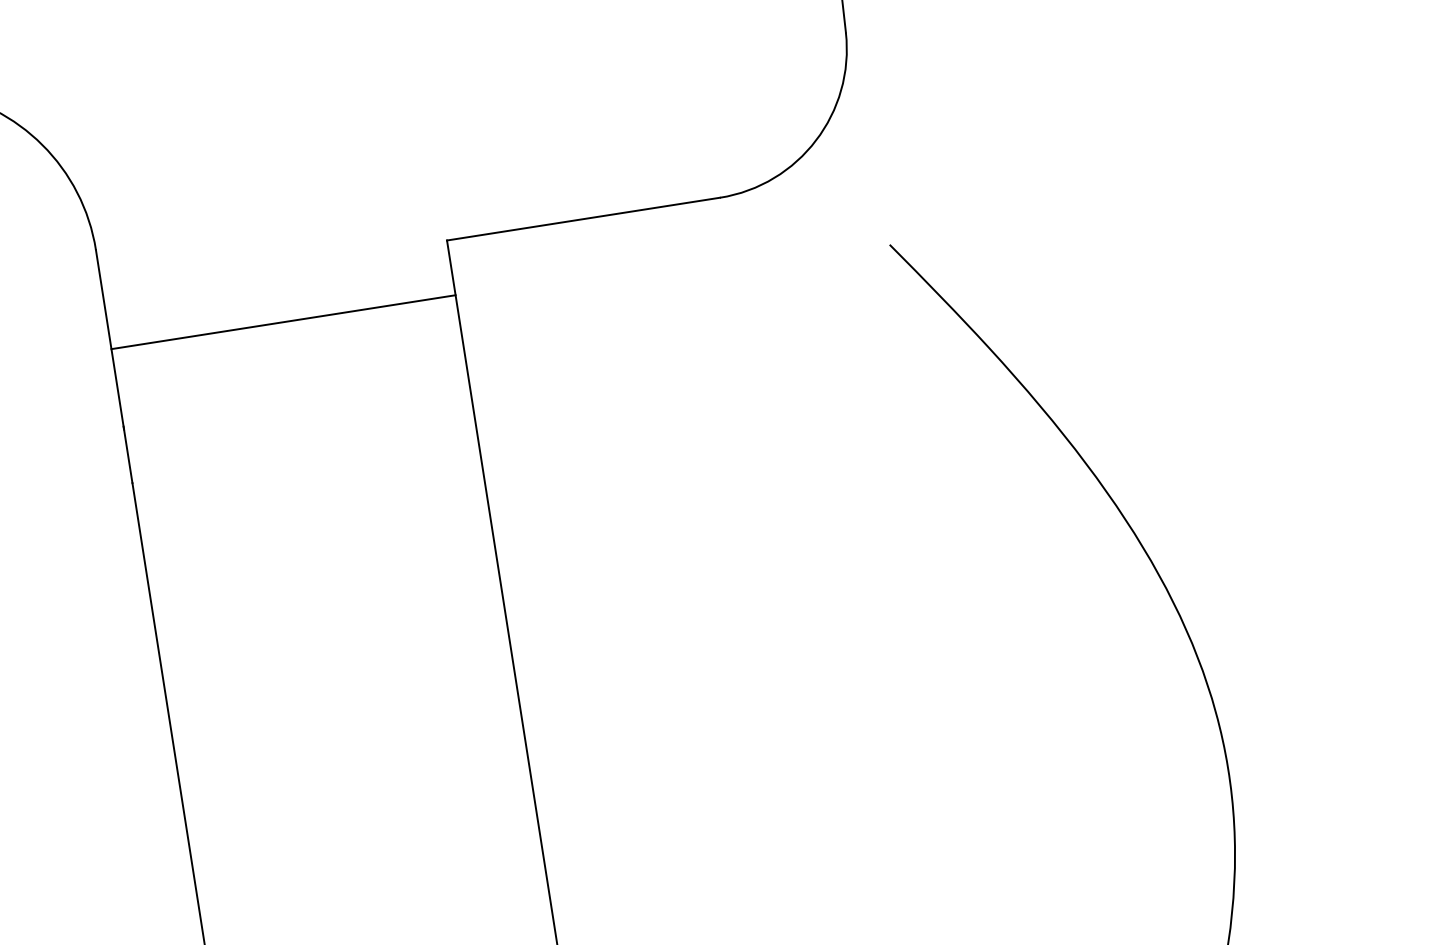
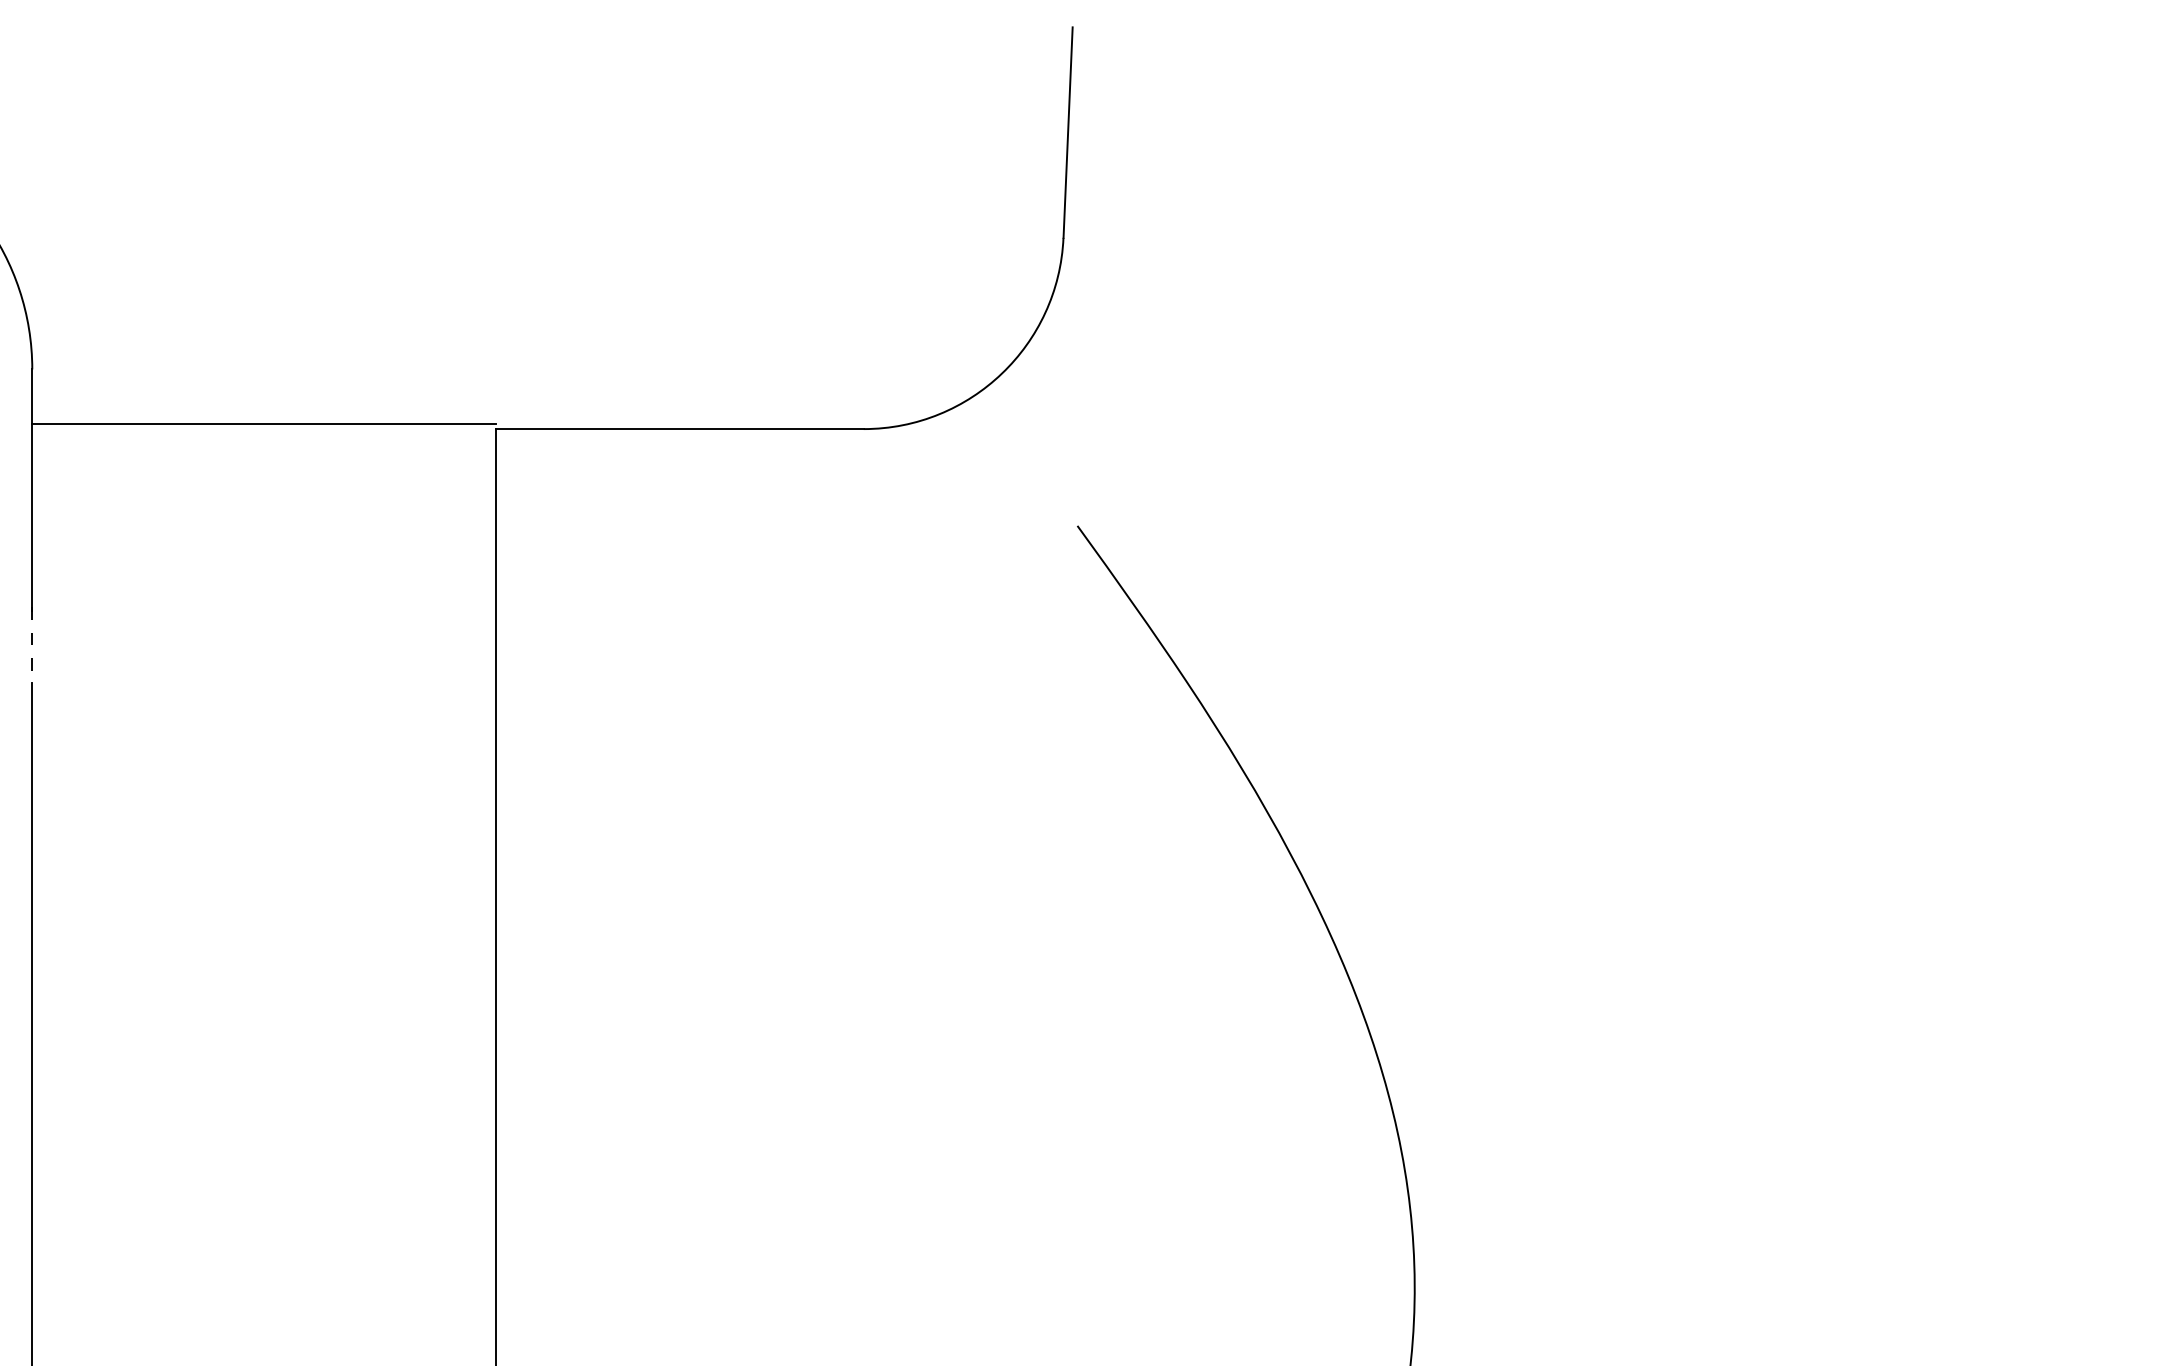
line: (283, 321) -> (264, 423), moved
line: (128, 454) -> (32, 645), solid -> dashed

